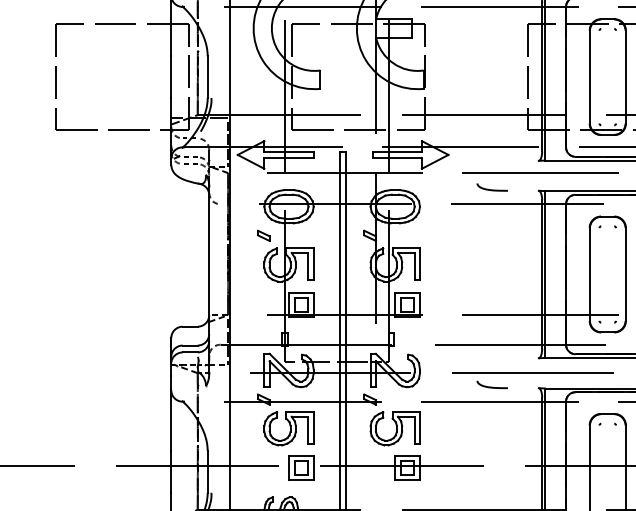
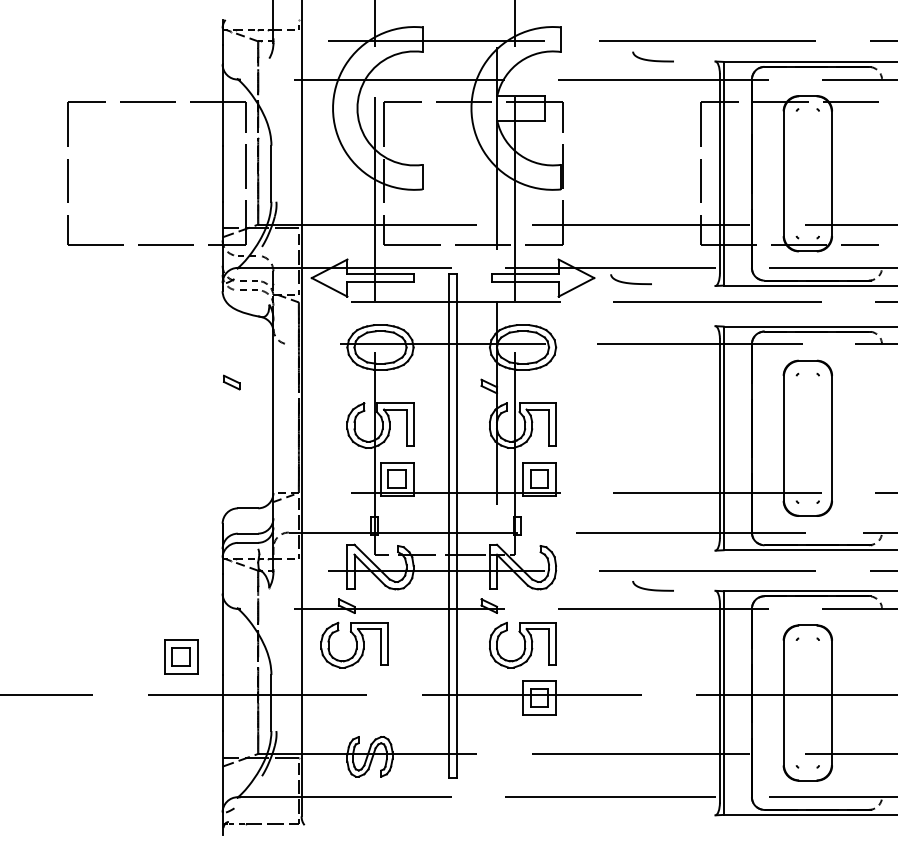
curve: (491, 189) -> (630, 282), moved
part: (263, 235) -> (231, 382), moved
part: (289, 428) -> (354, 644), moved
part: (301, 467) -> (181, 656), moved

